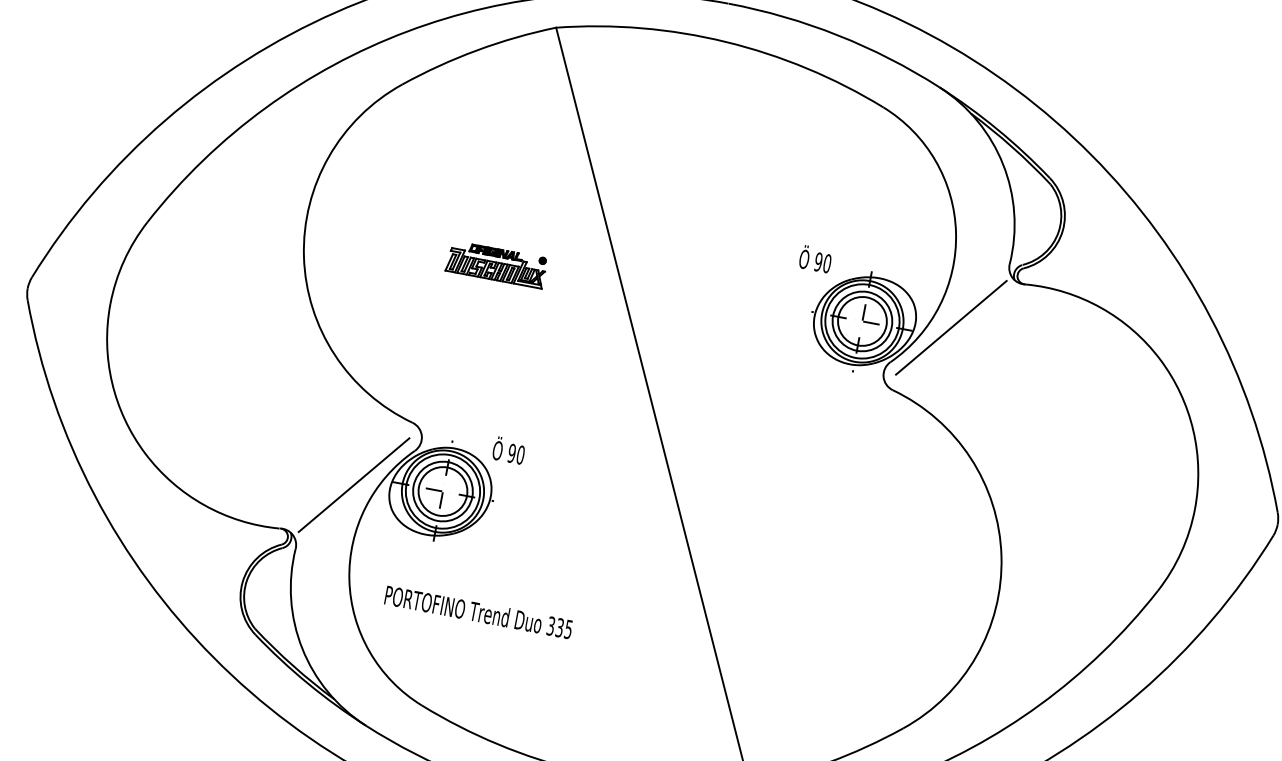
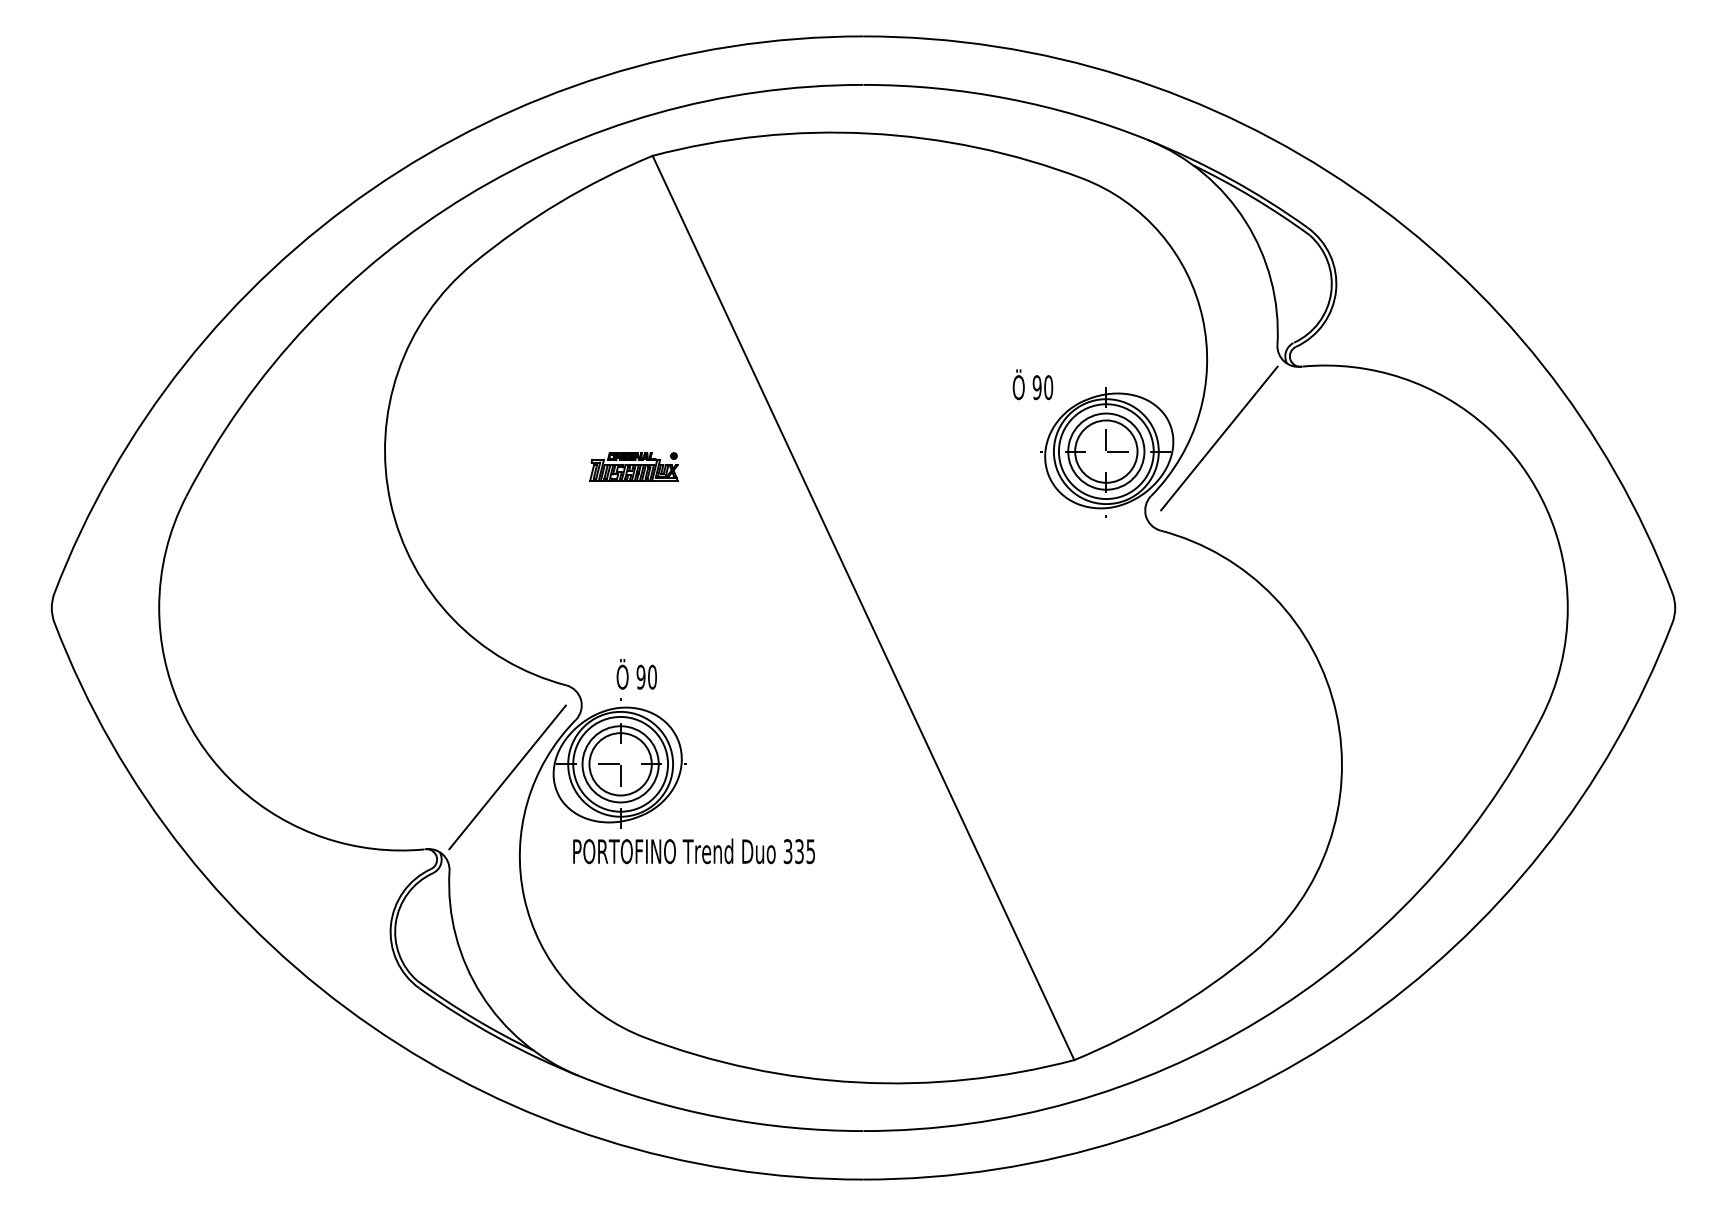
part: (496, 264) -> (633, 466), size x0.7
text: (508, 450) -> (636, 674), moved
text: (478, 612) -> (693, 851), moved

